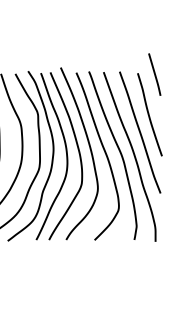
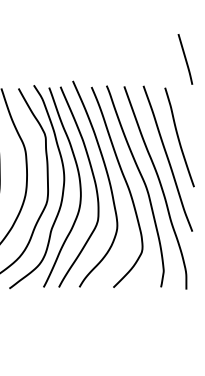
line: (154, 74) -> (185, 59), moved

